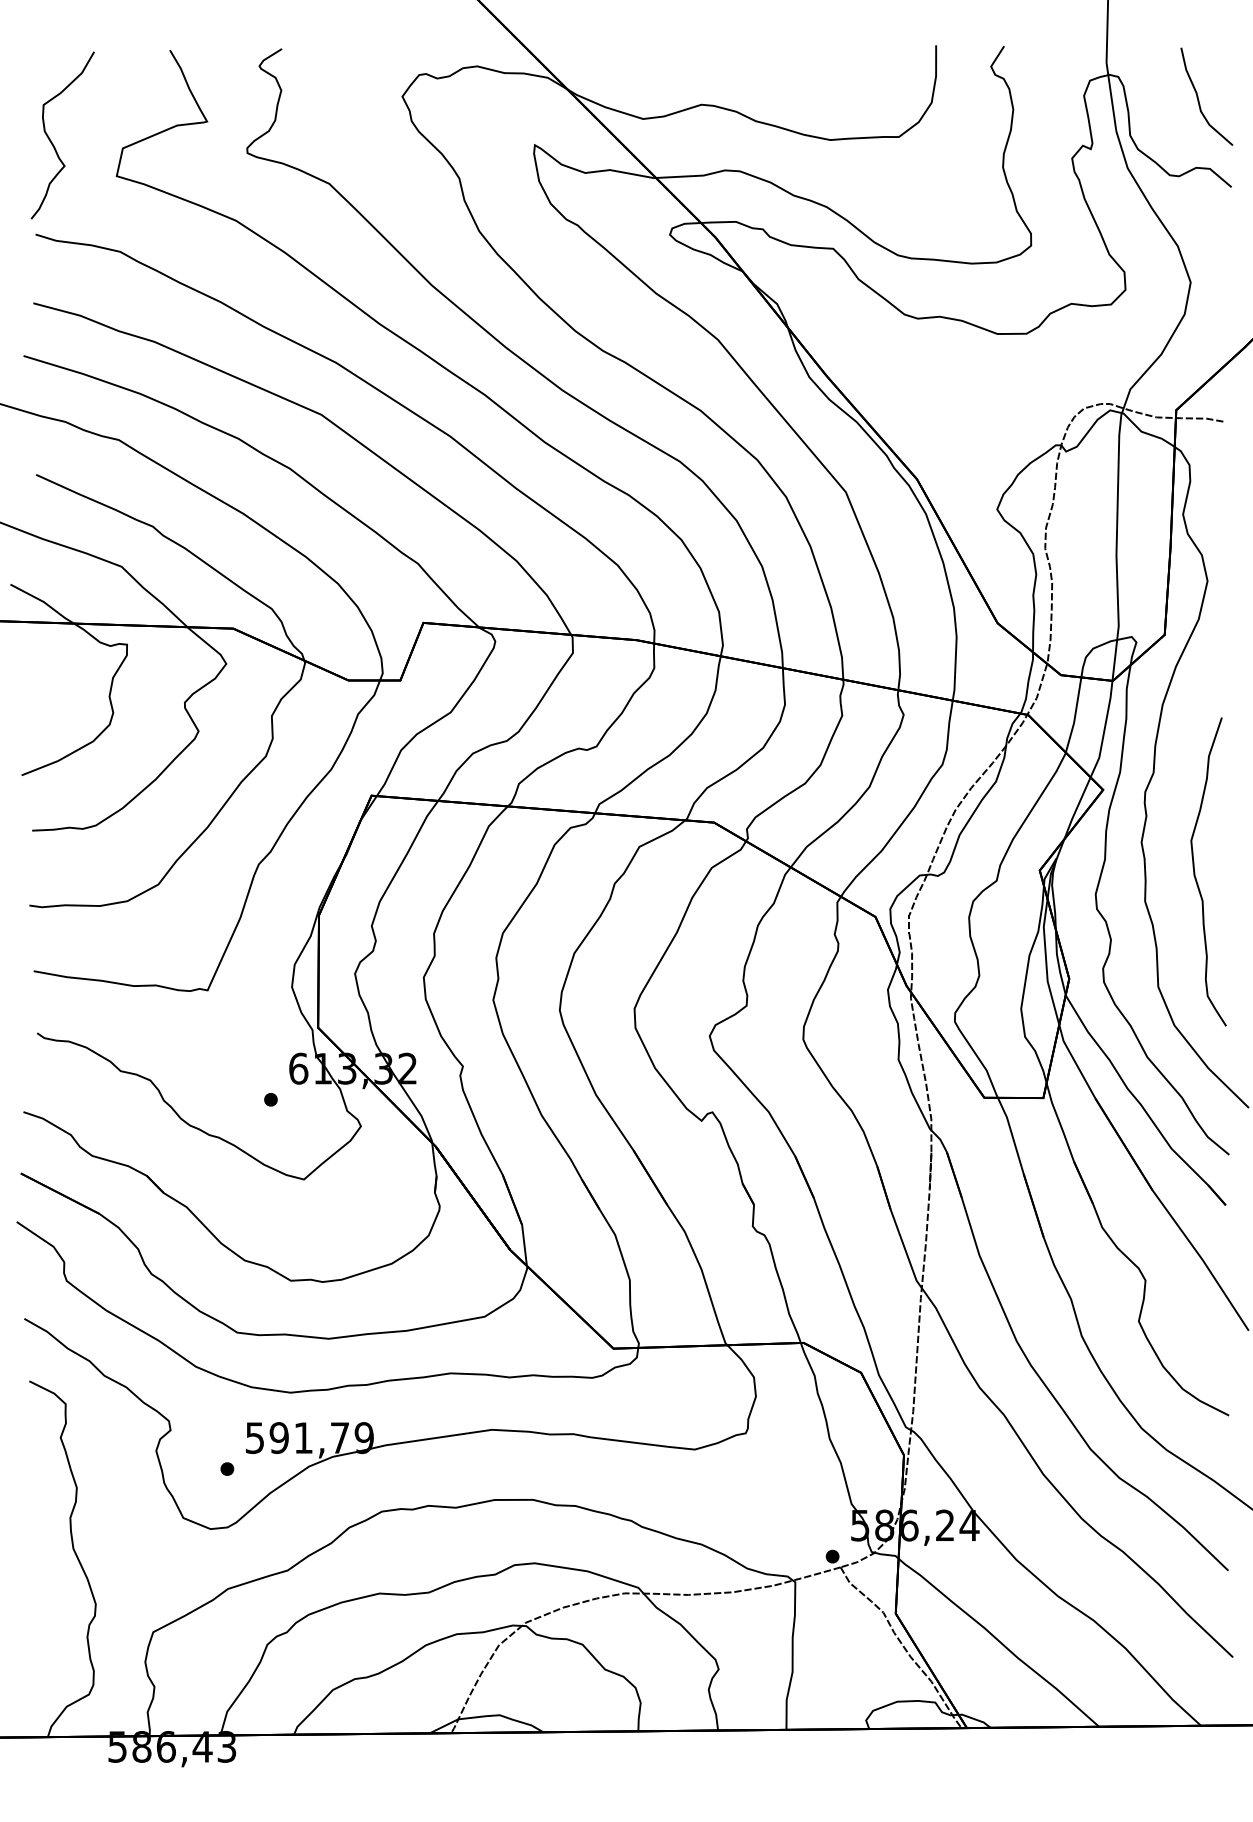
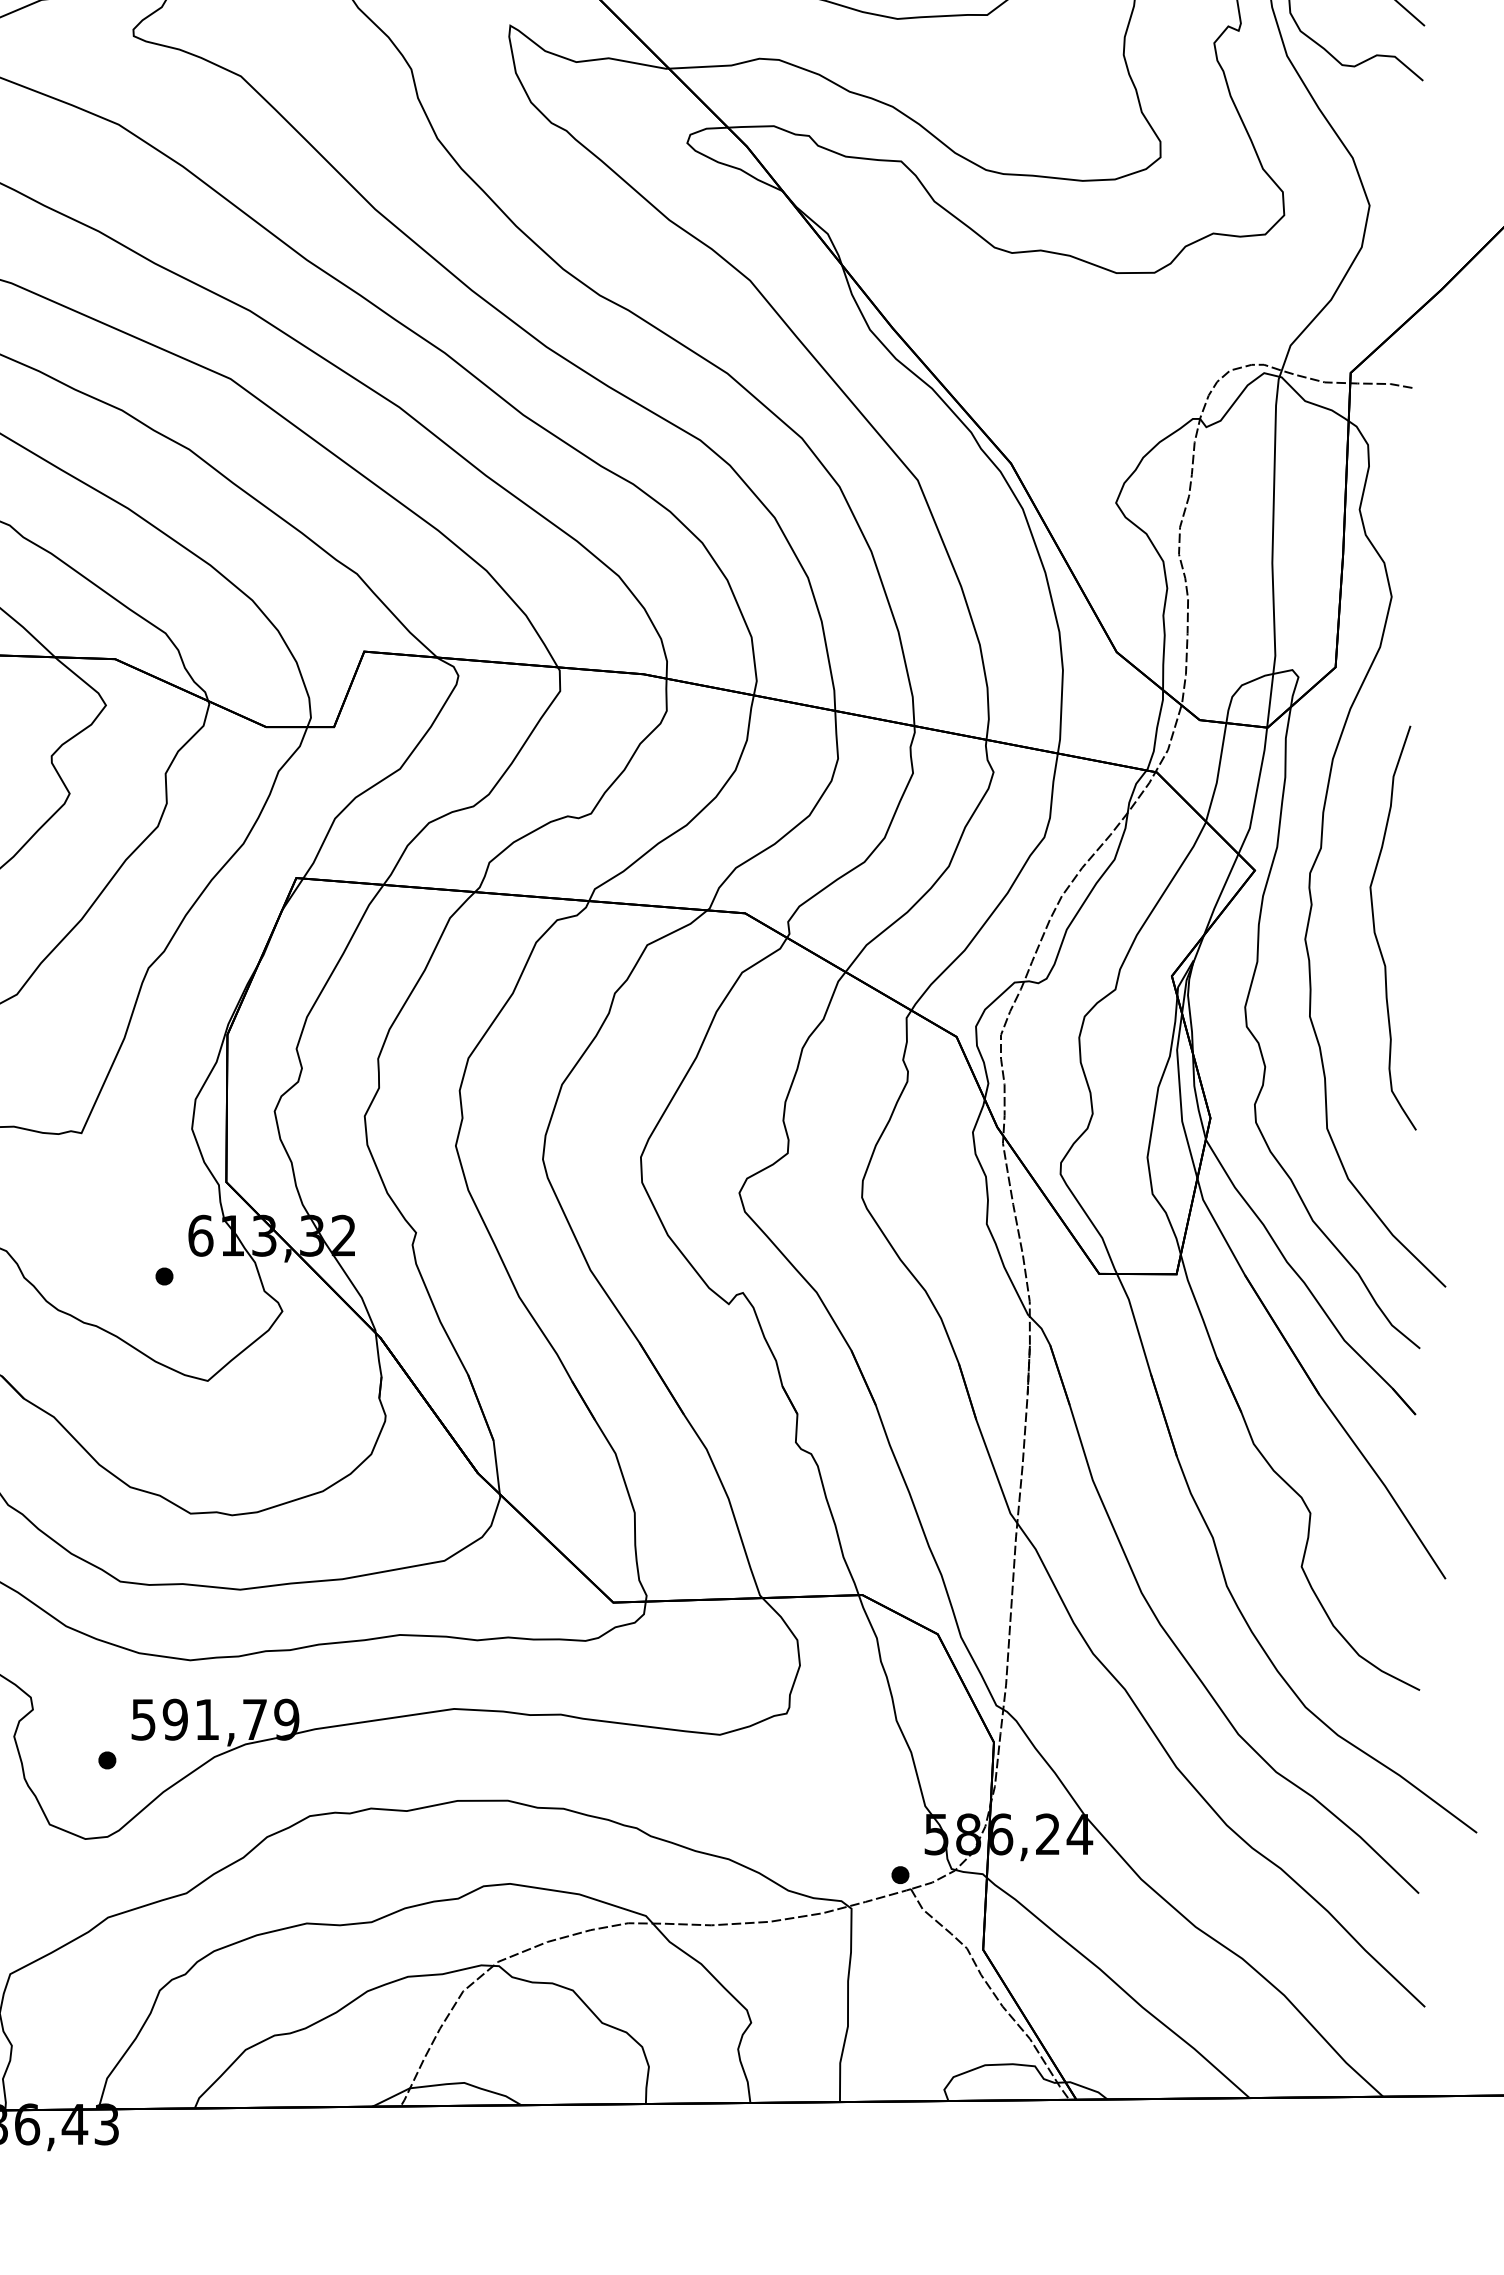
curve: (1195, 871) -> (1375, 927), moved

